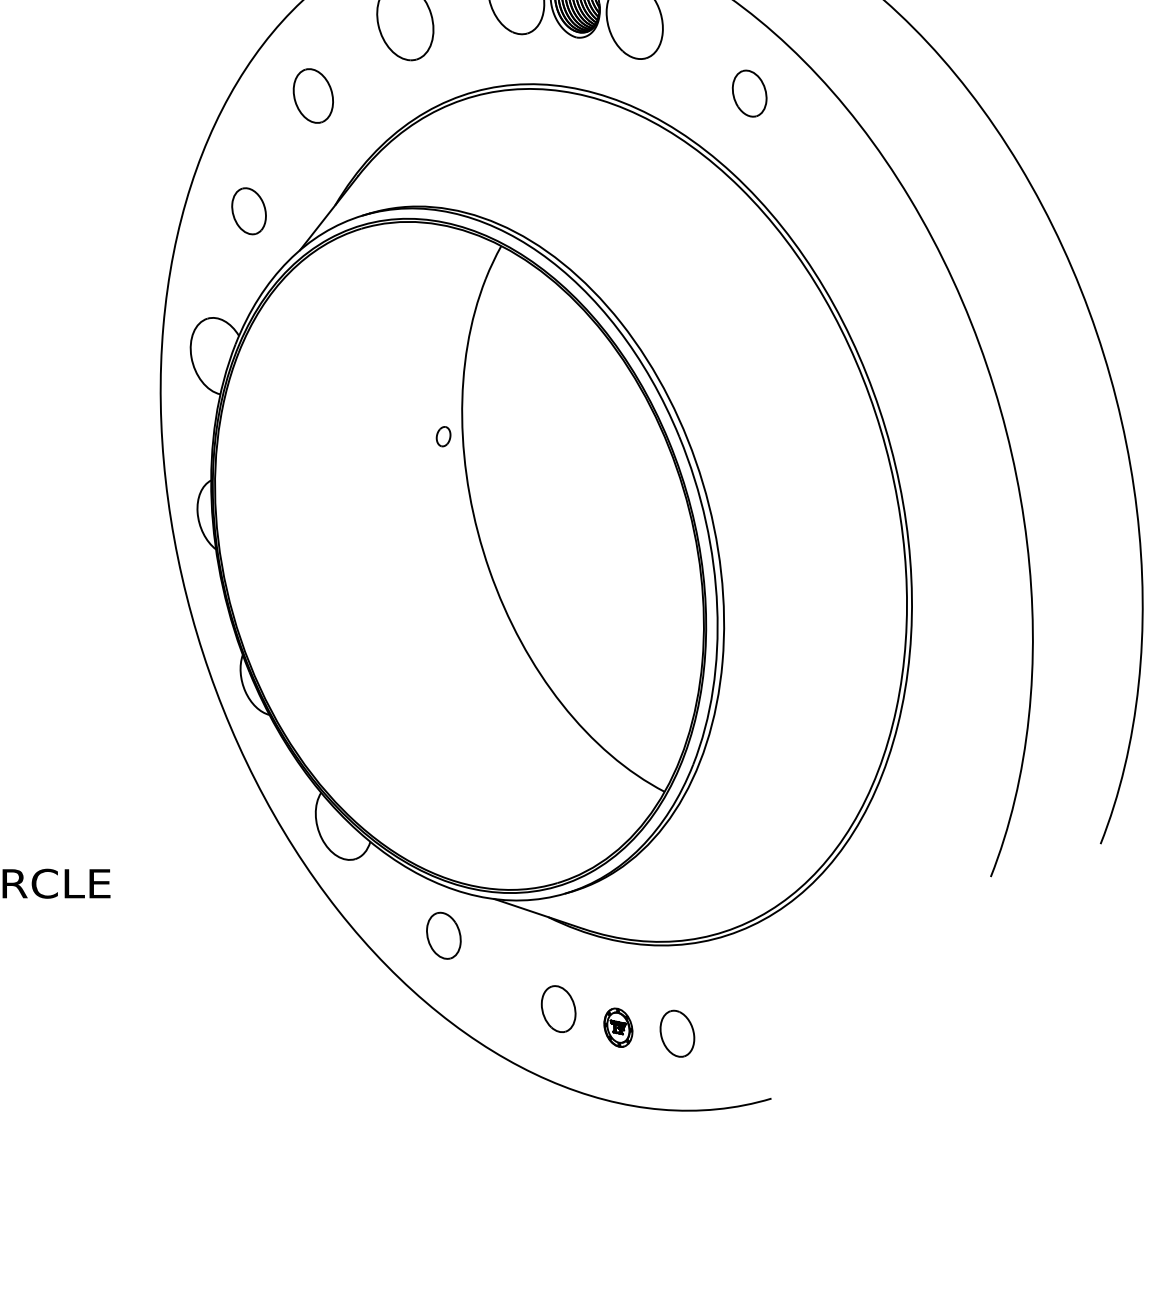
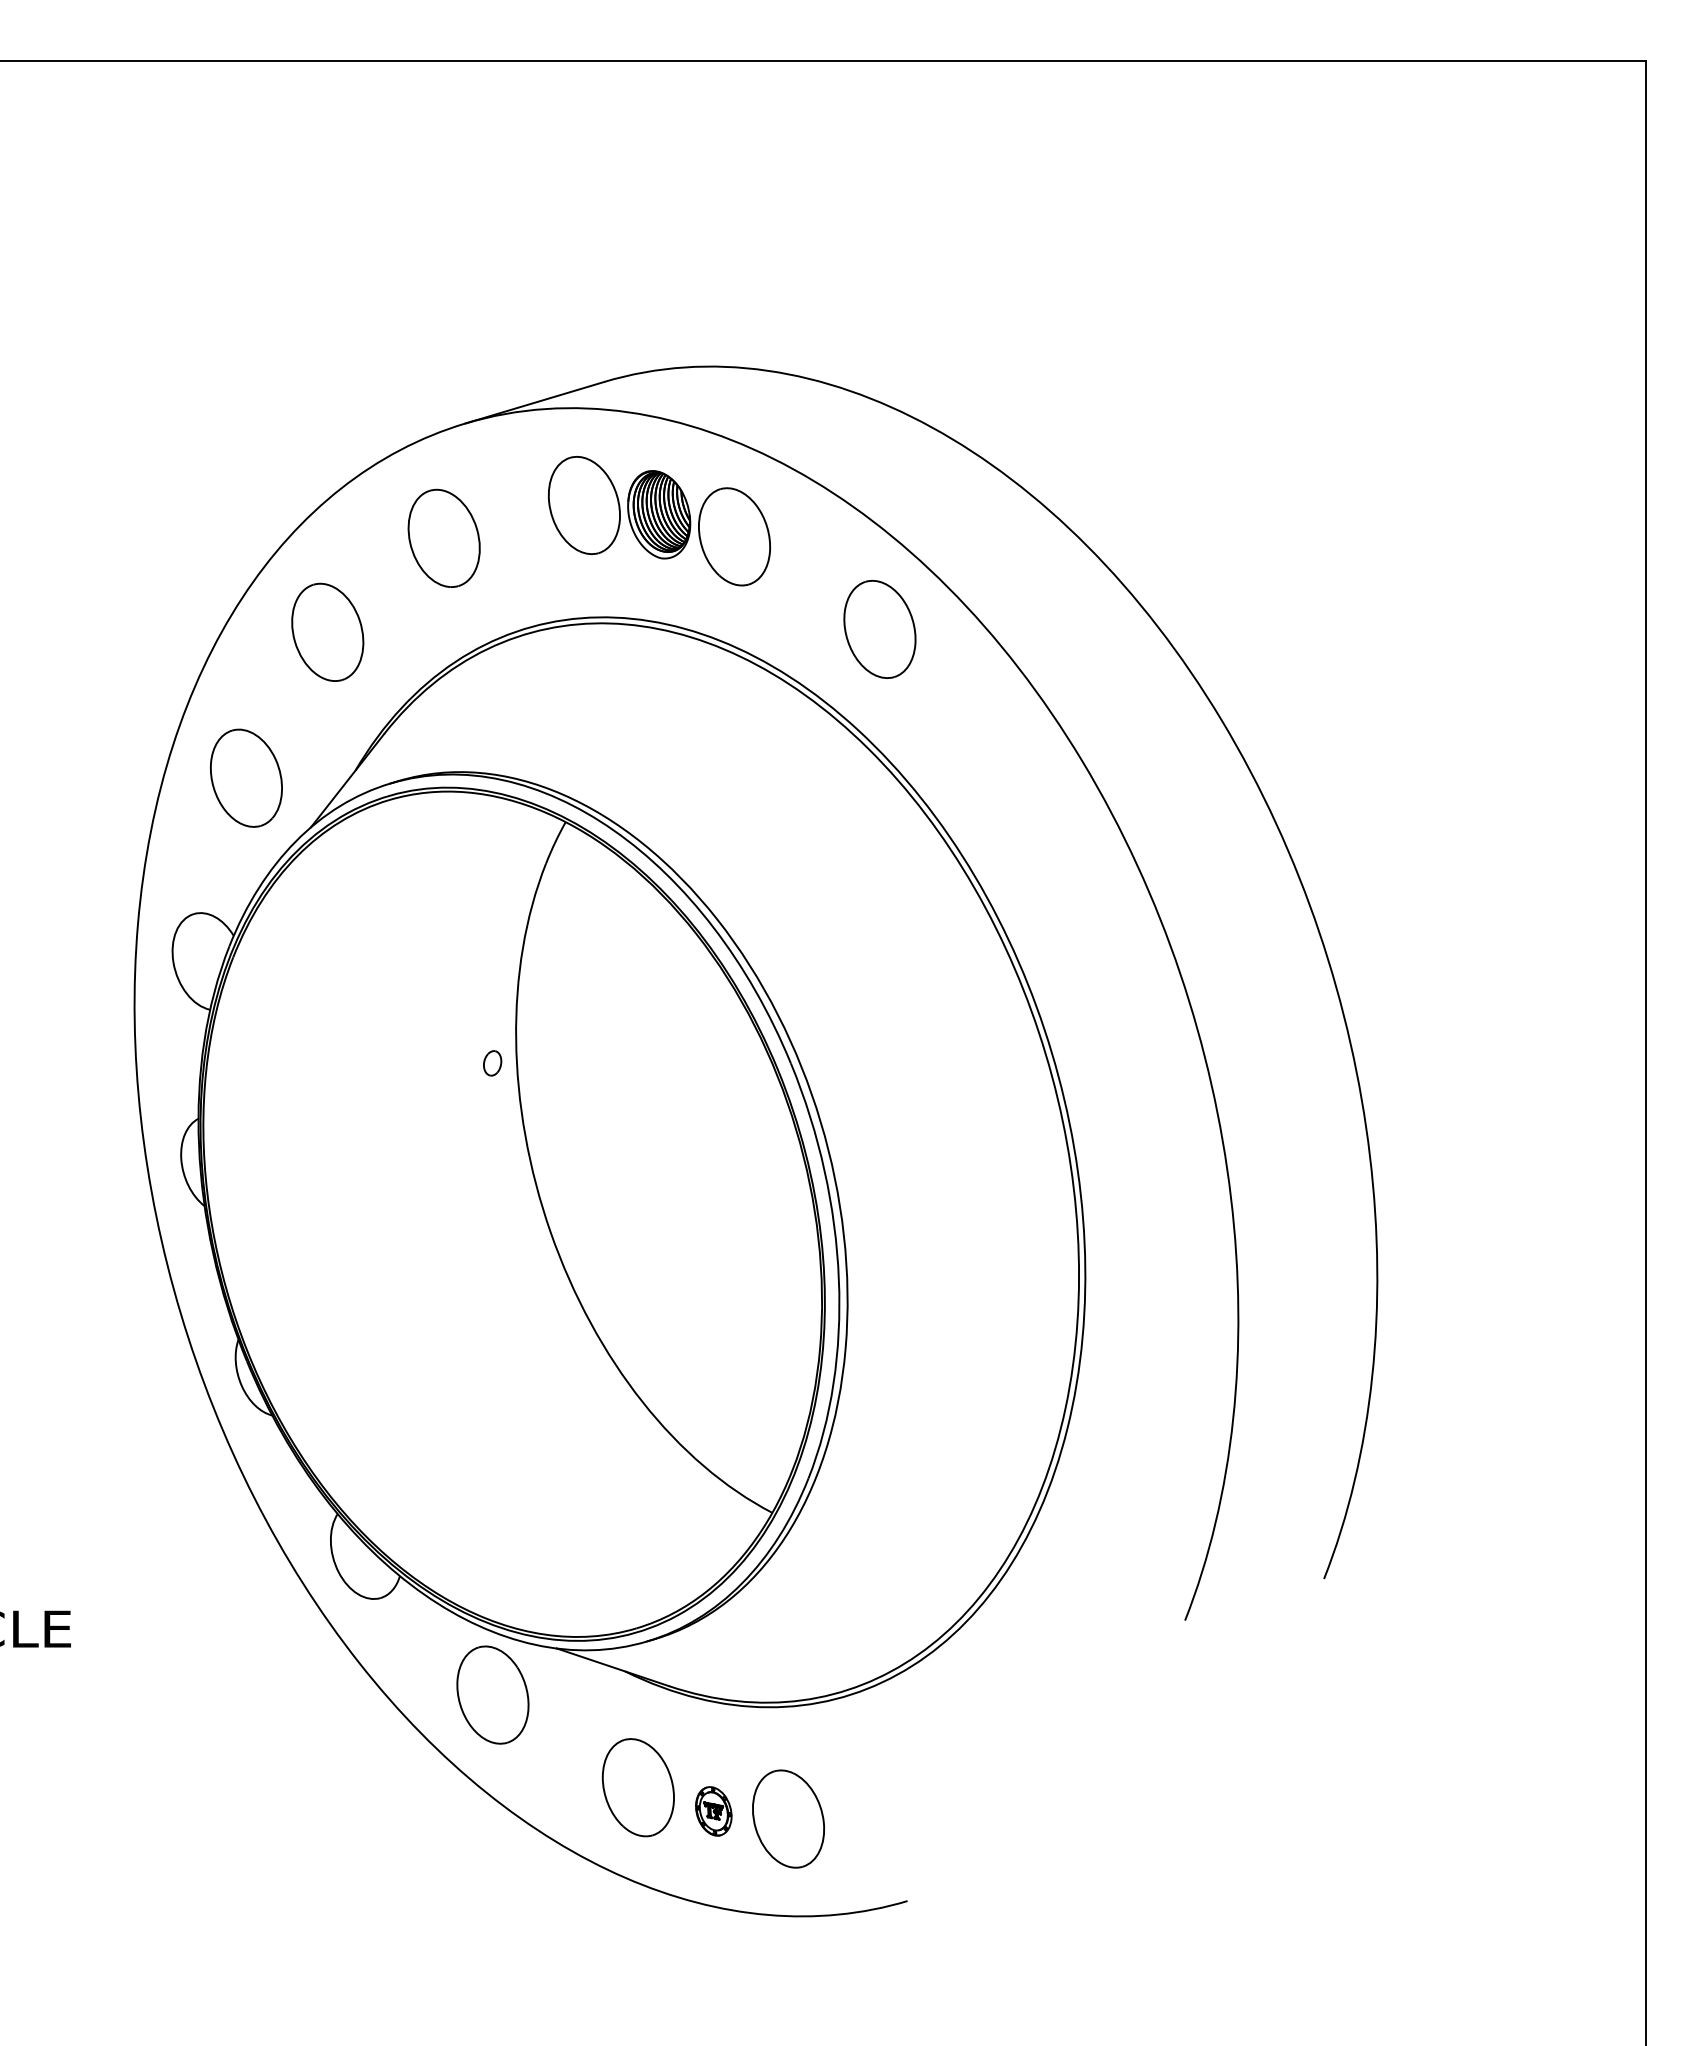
part: (749, 93) -> (879, 628), size x1.67
part: (313, 95) -> (327, 631), size x1.43
part: (249, 210) -> (246, 777), size x1.67
part: (443, 935) -> (492, 1694), size x1.67
part: (558, 1008) -> (637, 1787), size x1.67
part: (677, 1033) -> (788, 1818), size x1.67

